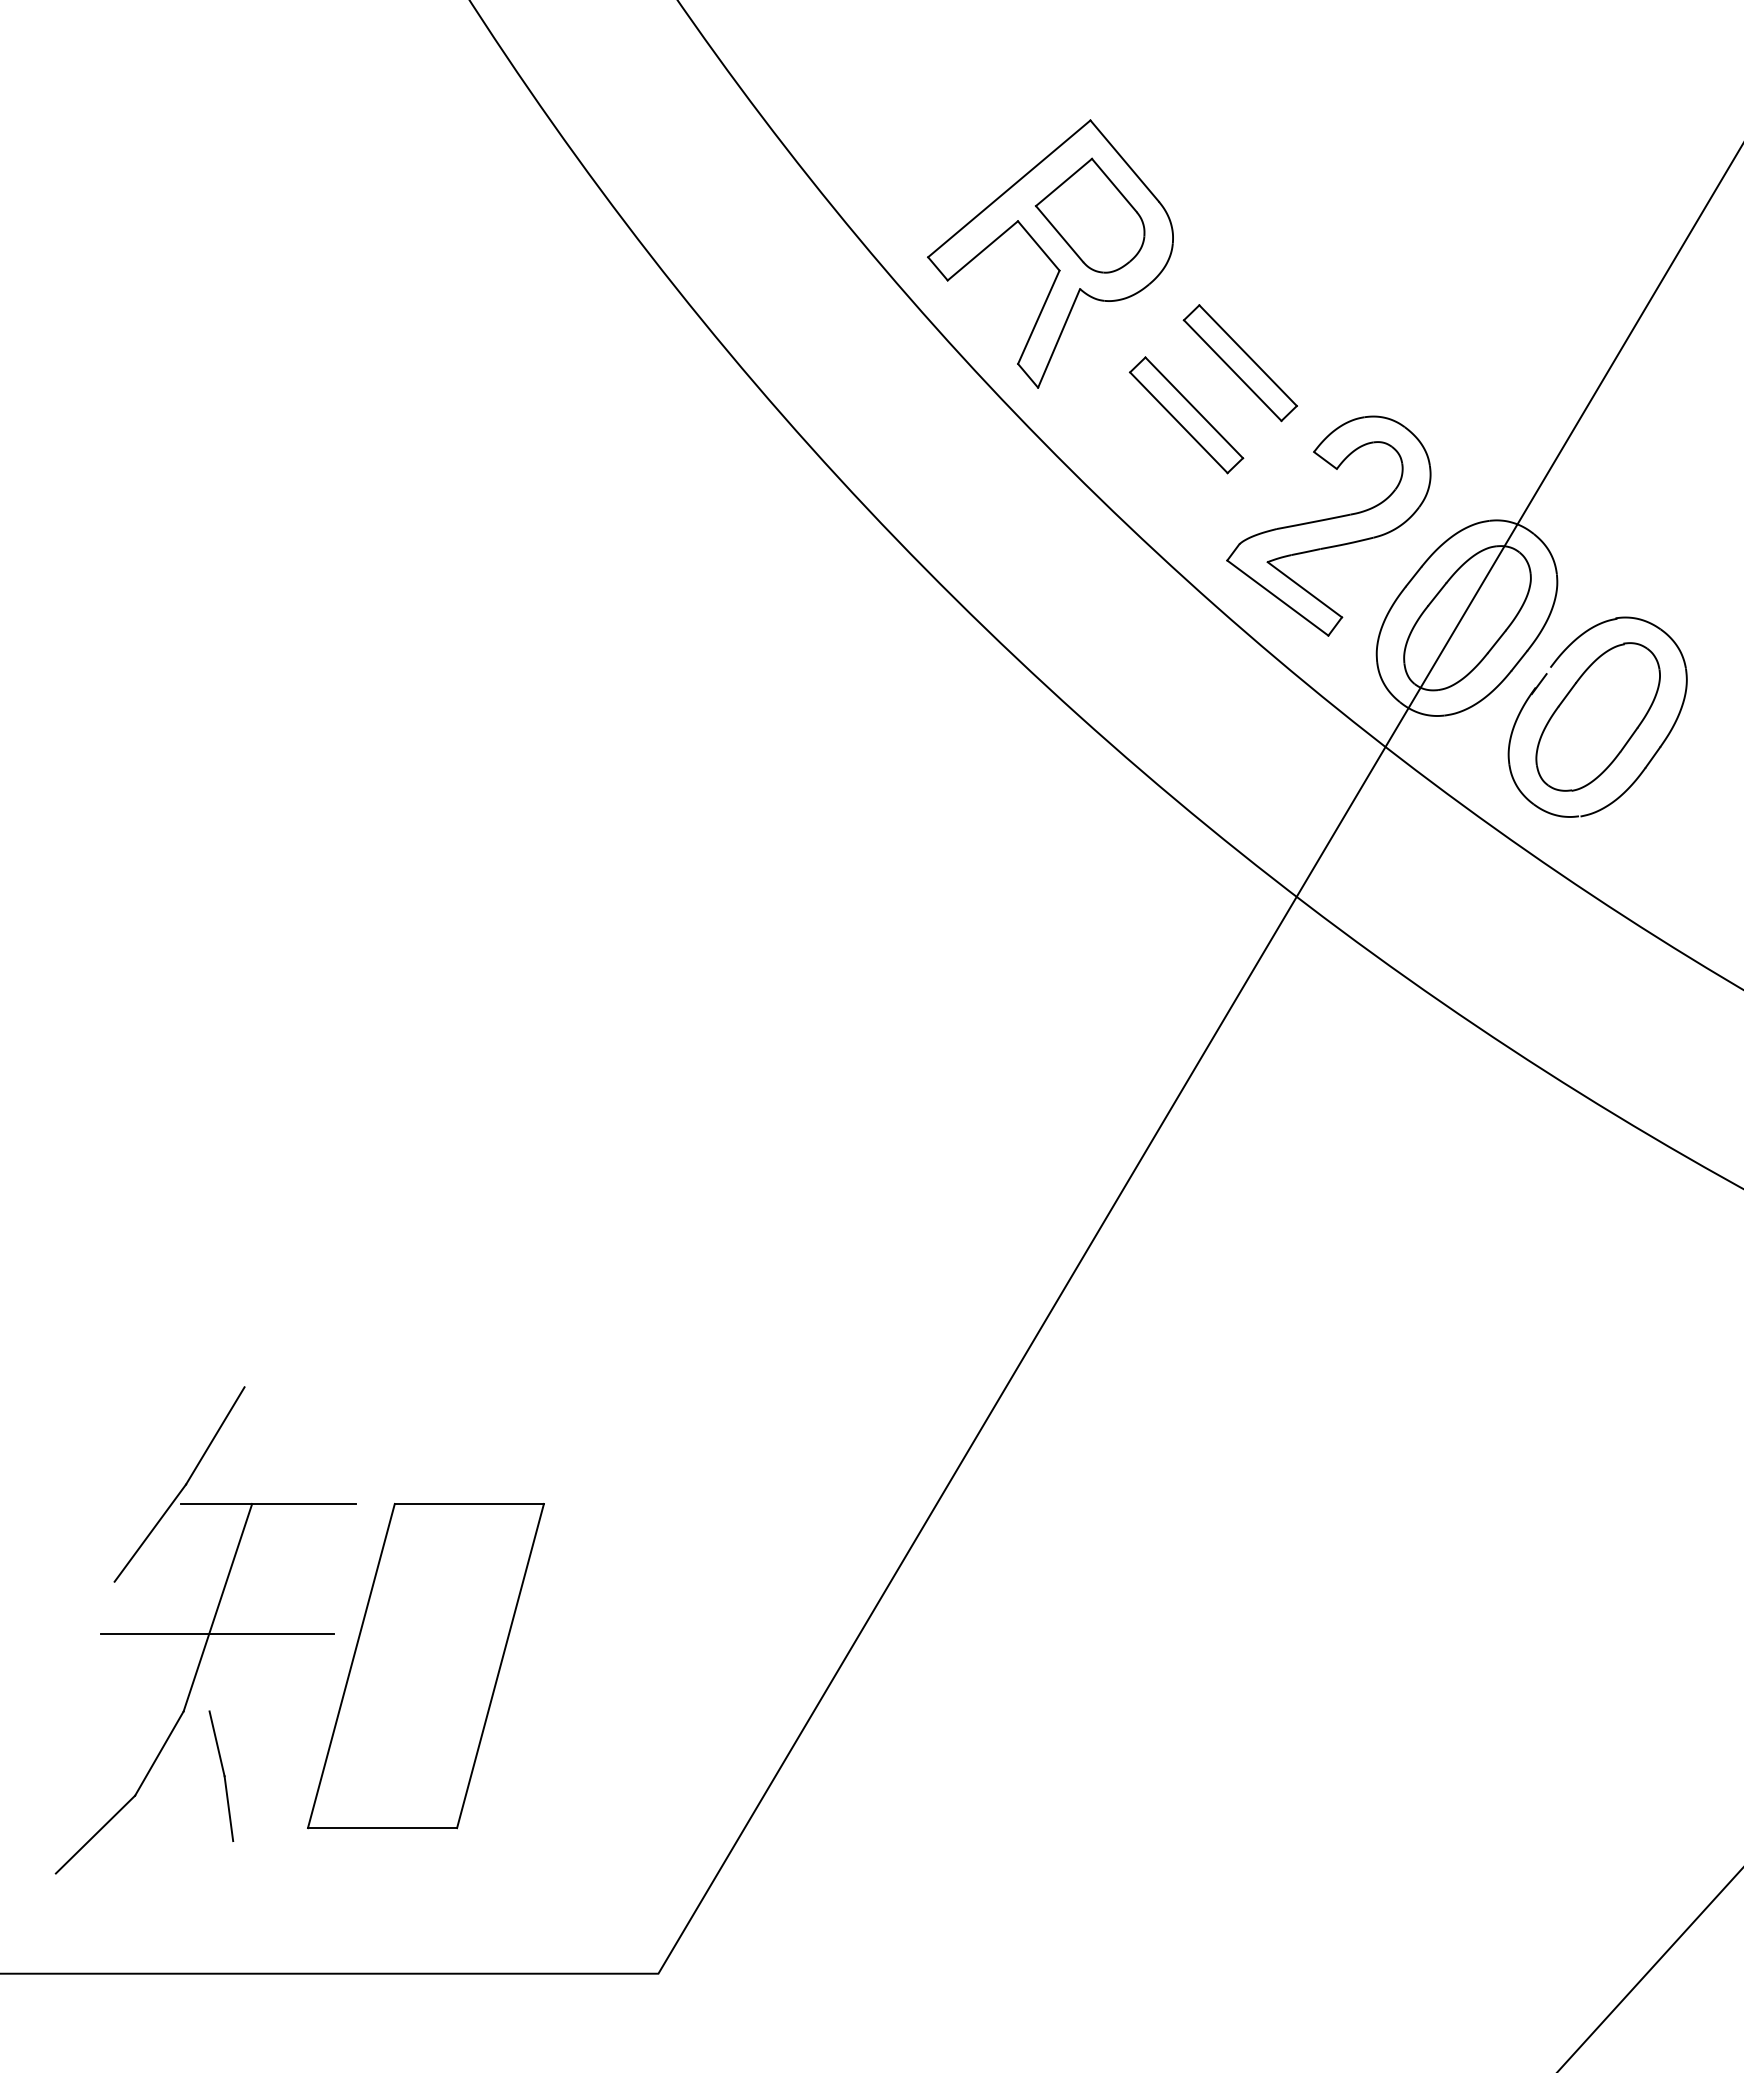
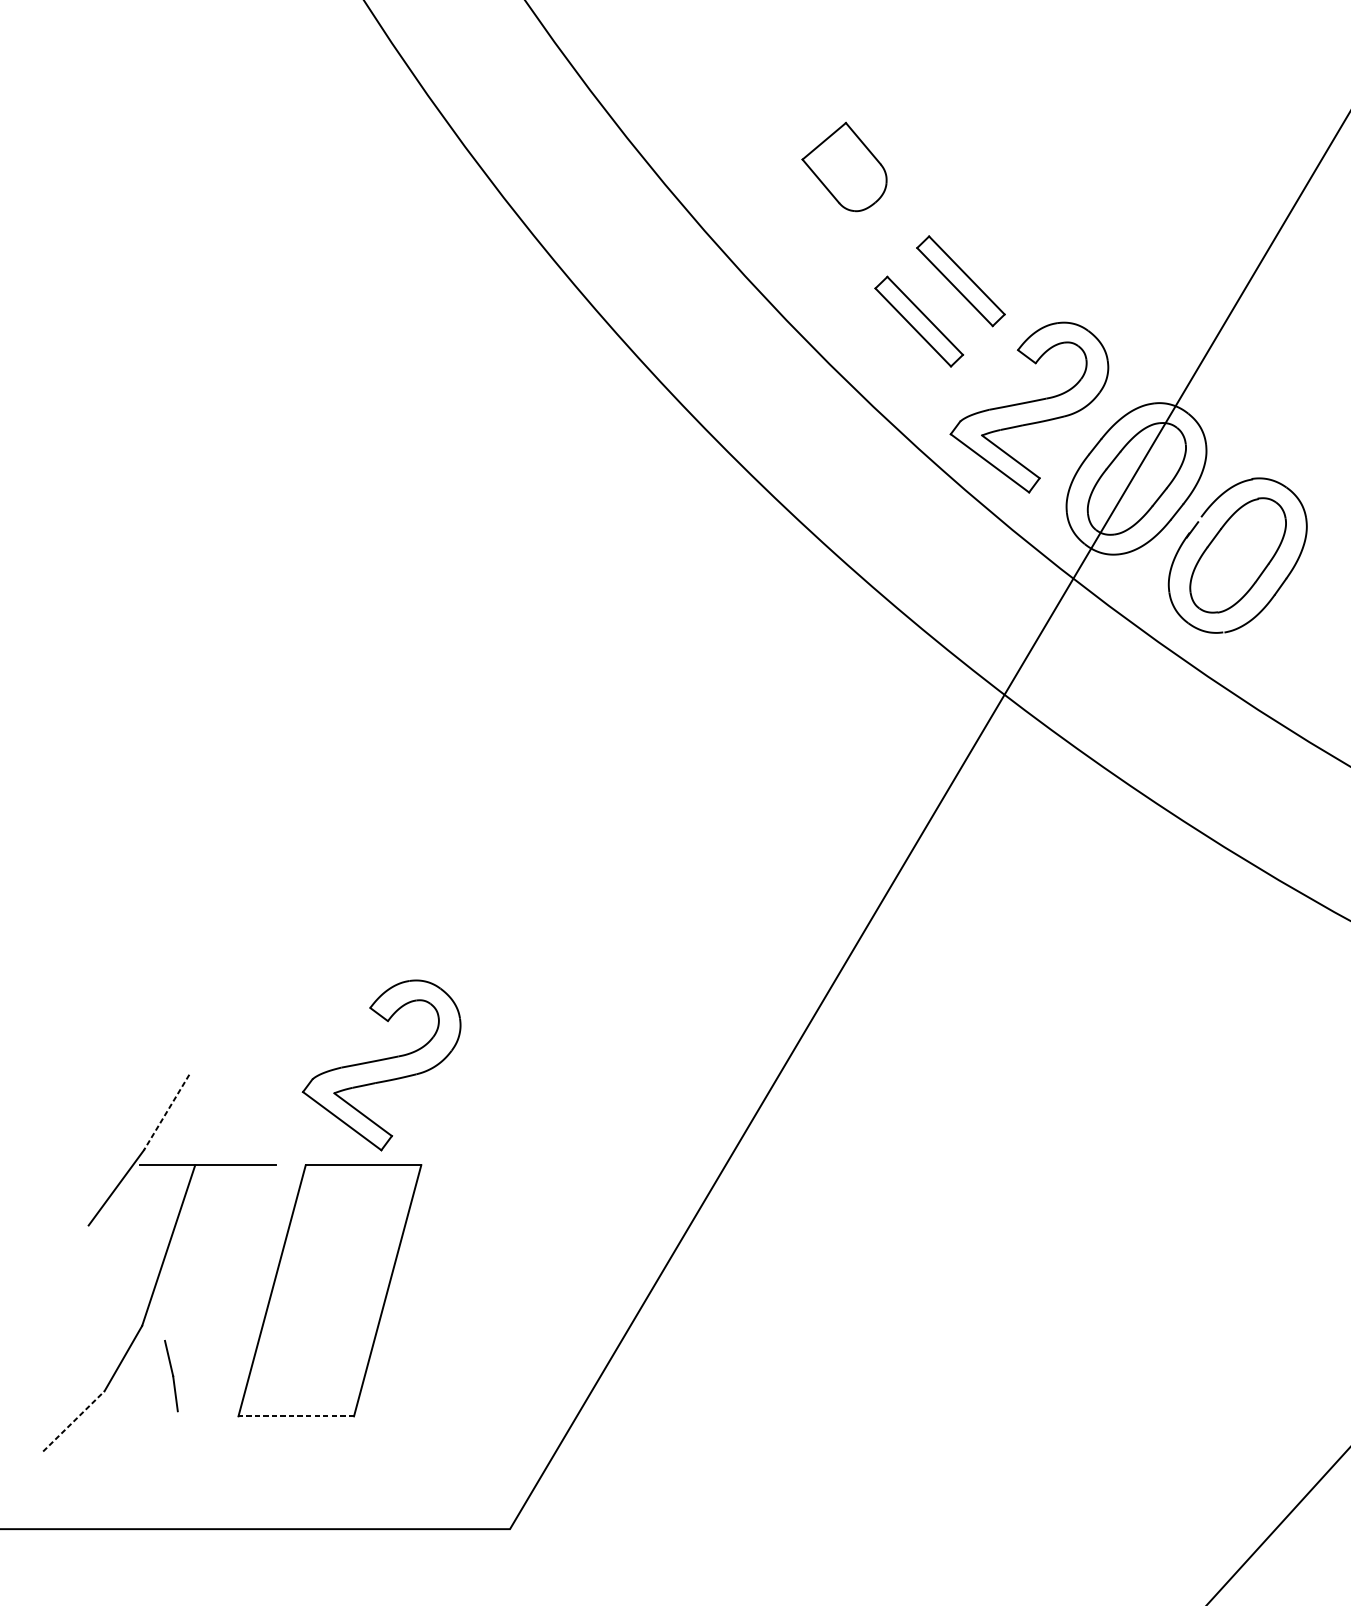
part: (1050, 253) -> (813, 196), removed
part: (492, 1374) -> (381, 1064), added
line: (215, 1435) -> (166, 1112), solid -> dashed
line: (217, 1633) -> (168, 1265), removed
part: (221, 1775) -> (171, 1375), size x0.7
line: (382, 1828) -> (296, 1416), solid -> dashed
line: (95, 1834) -> (73, 1421), solid -> dashed

